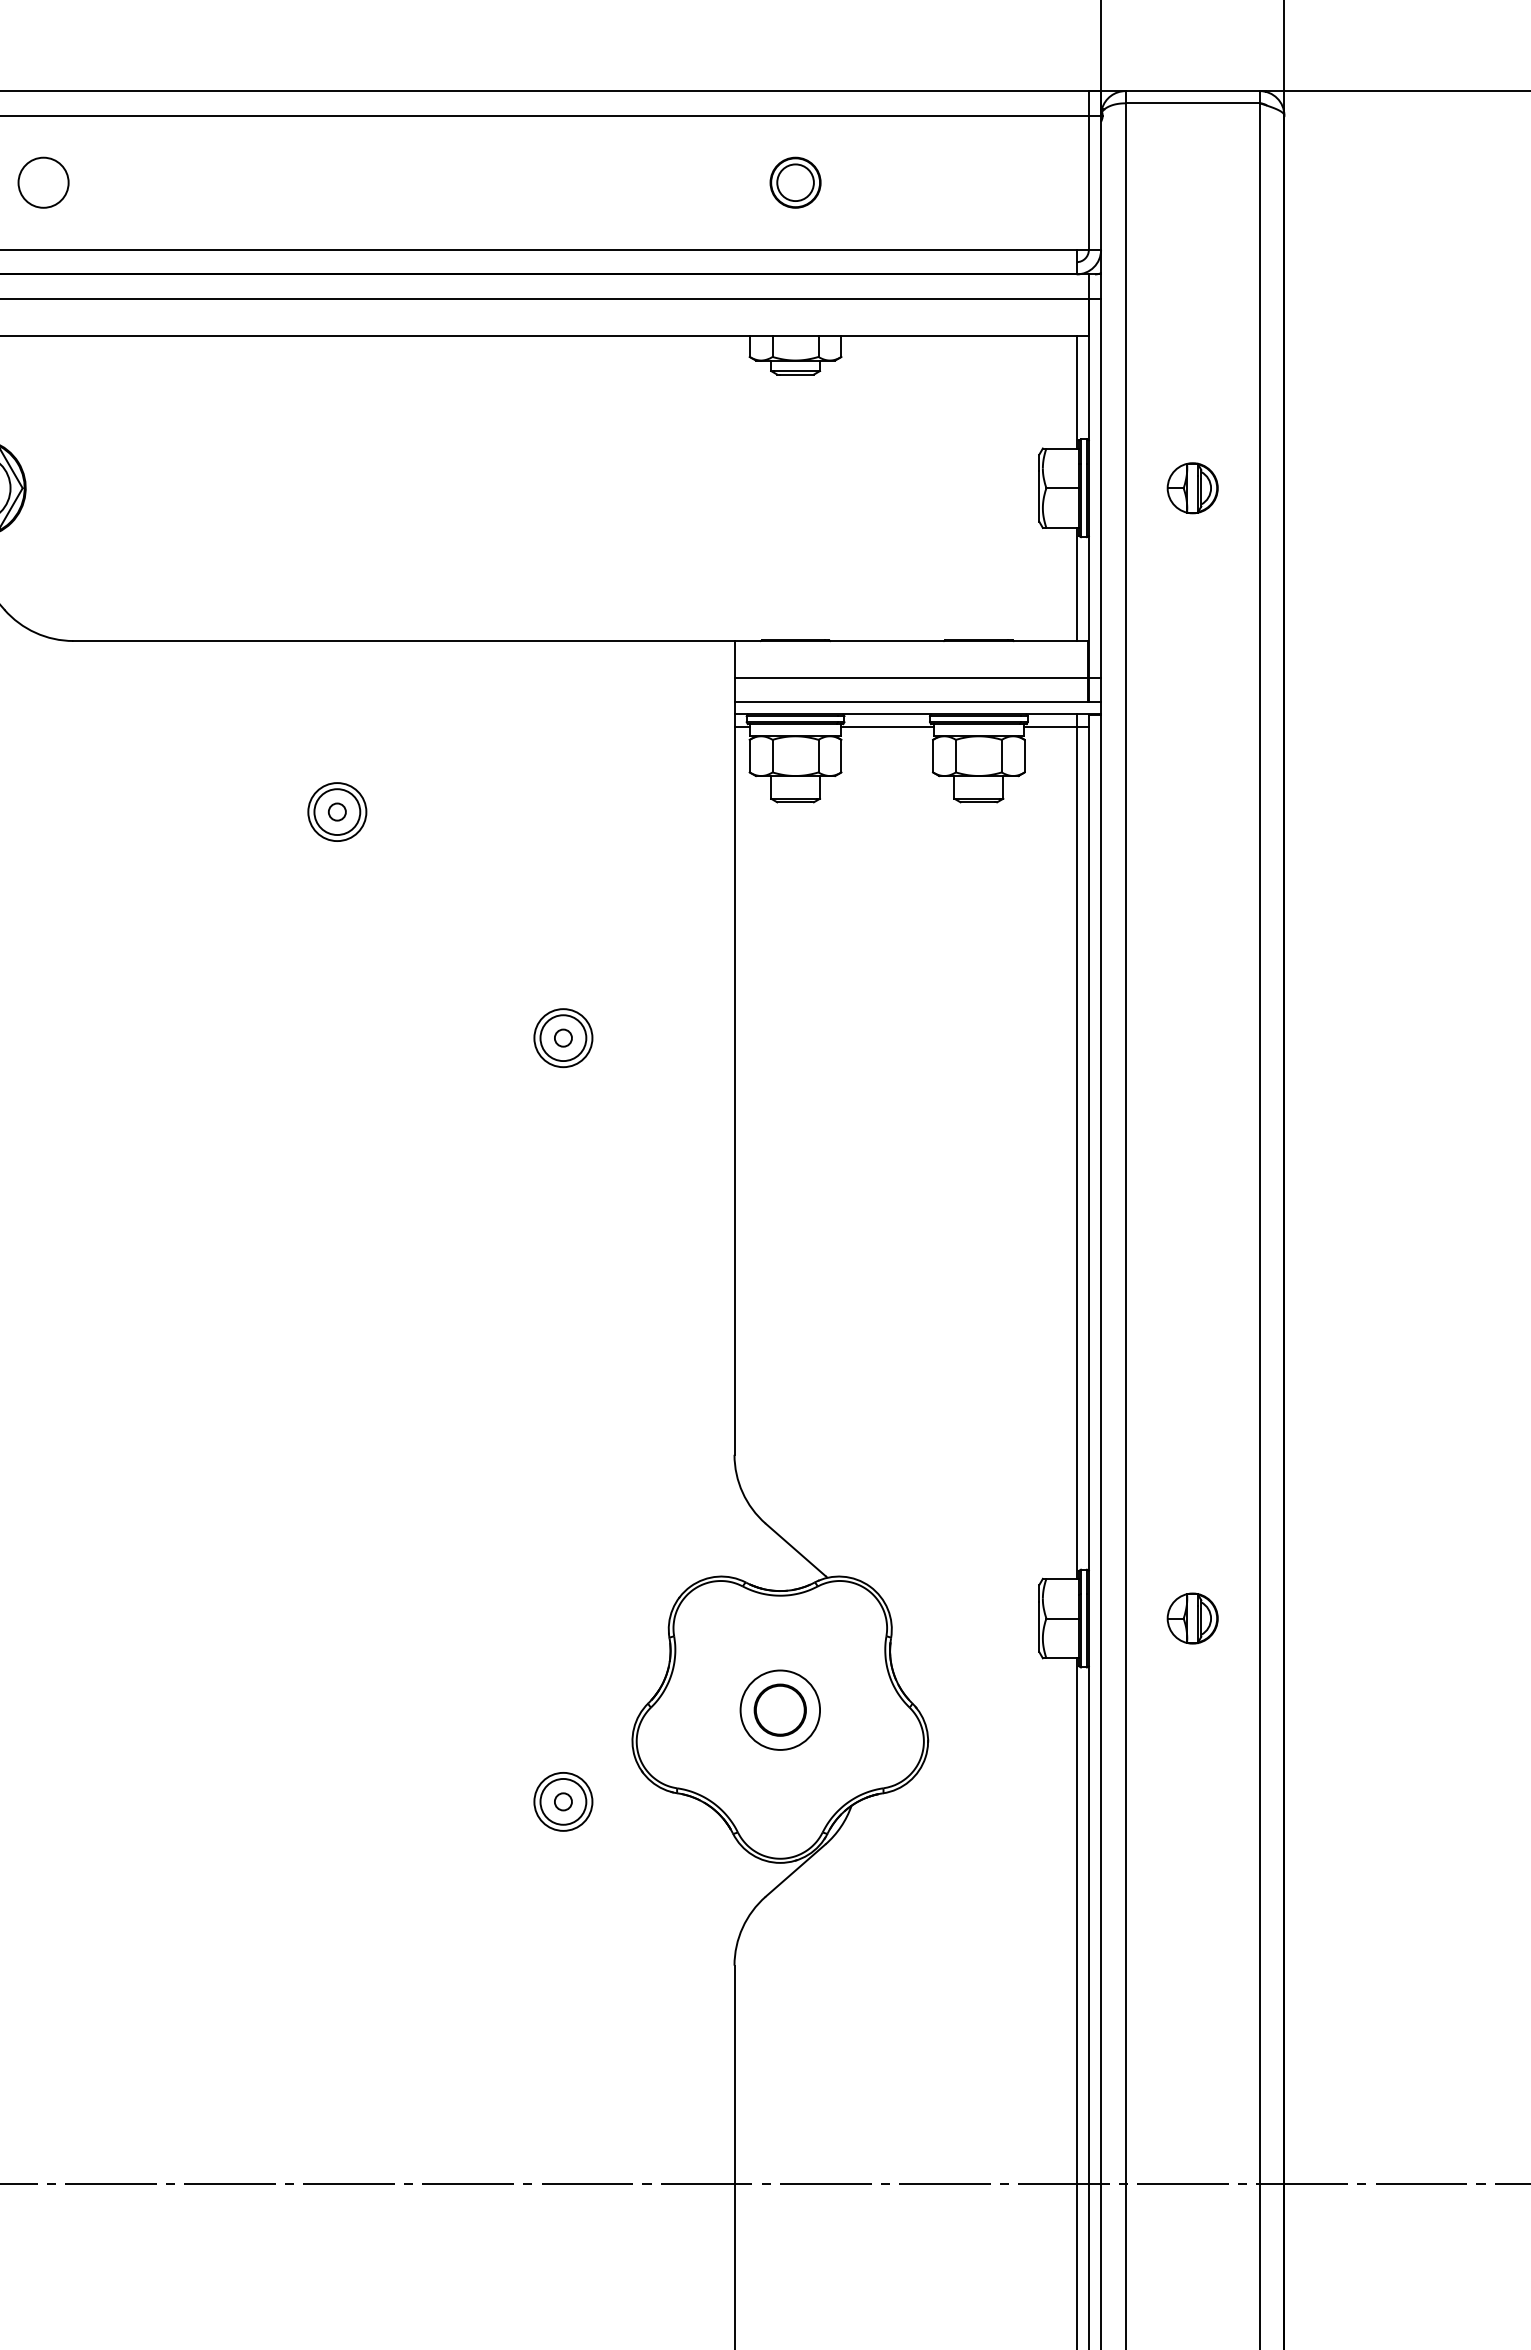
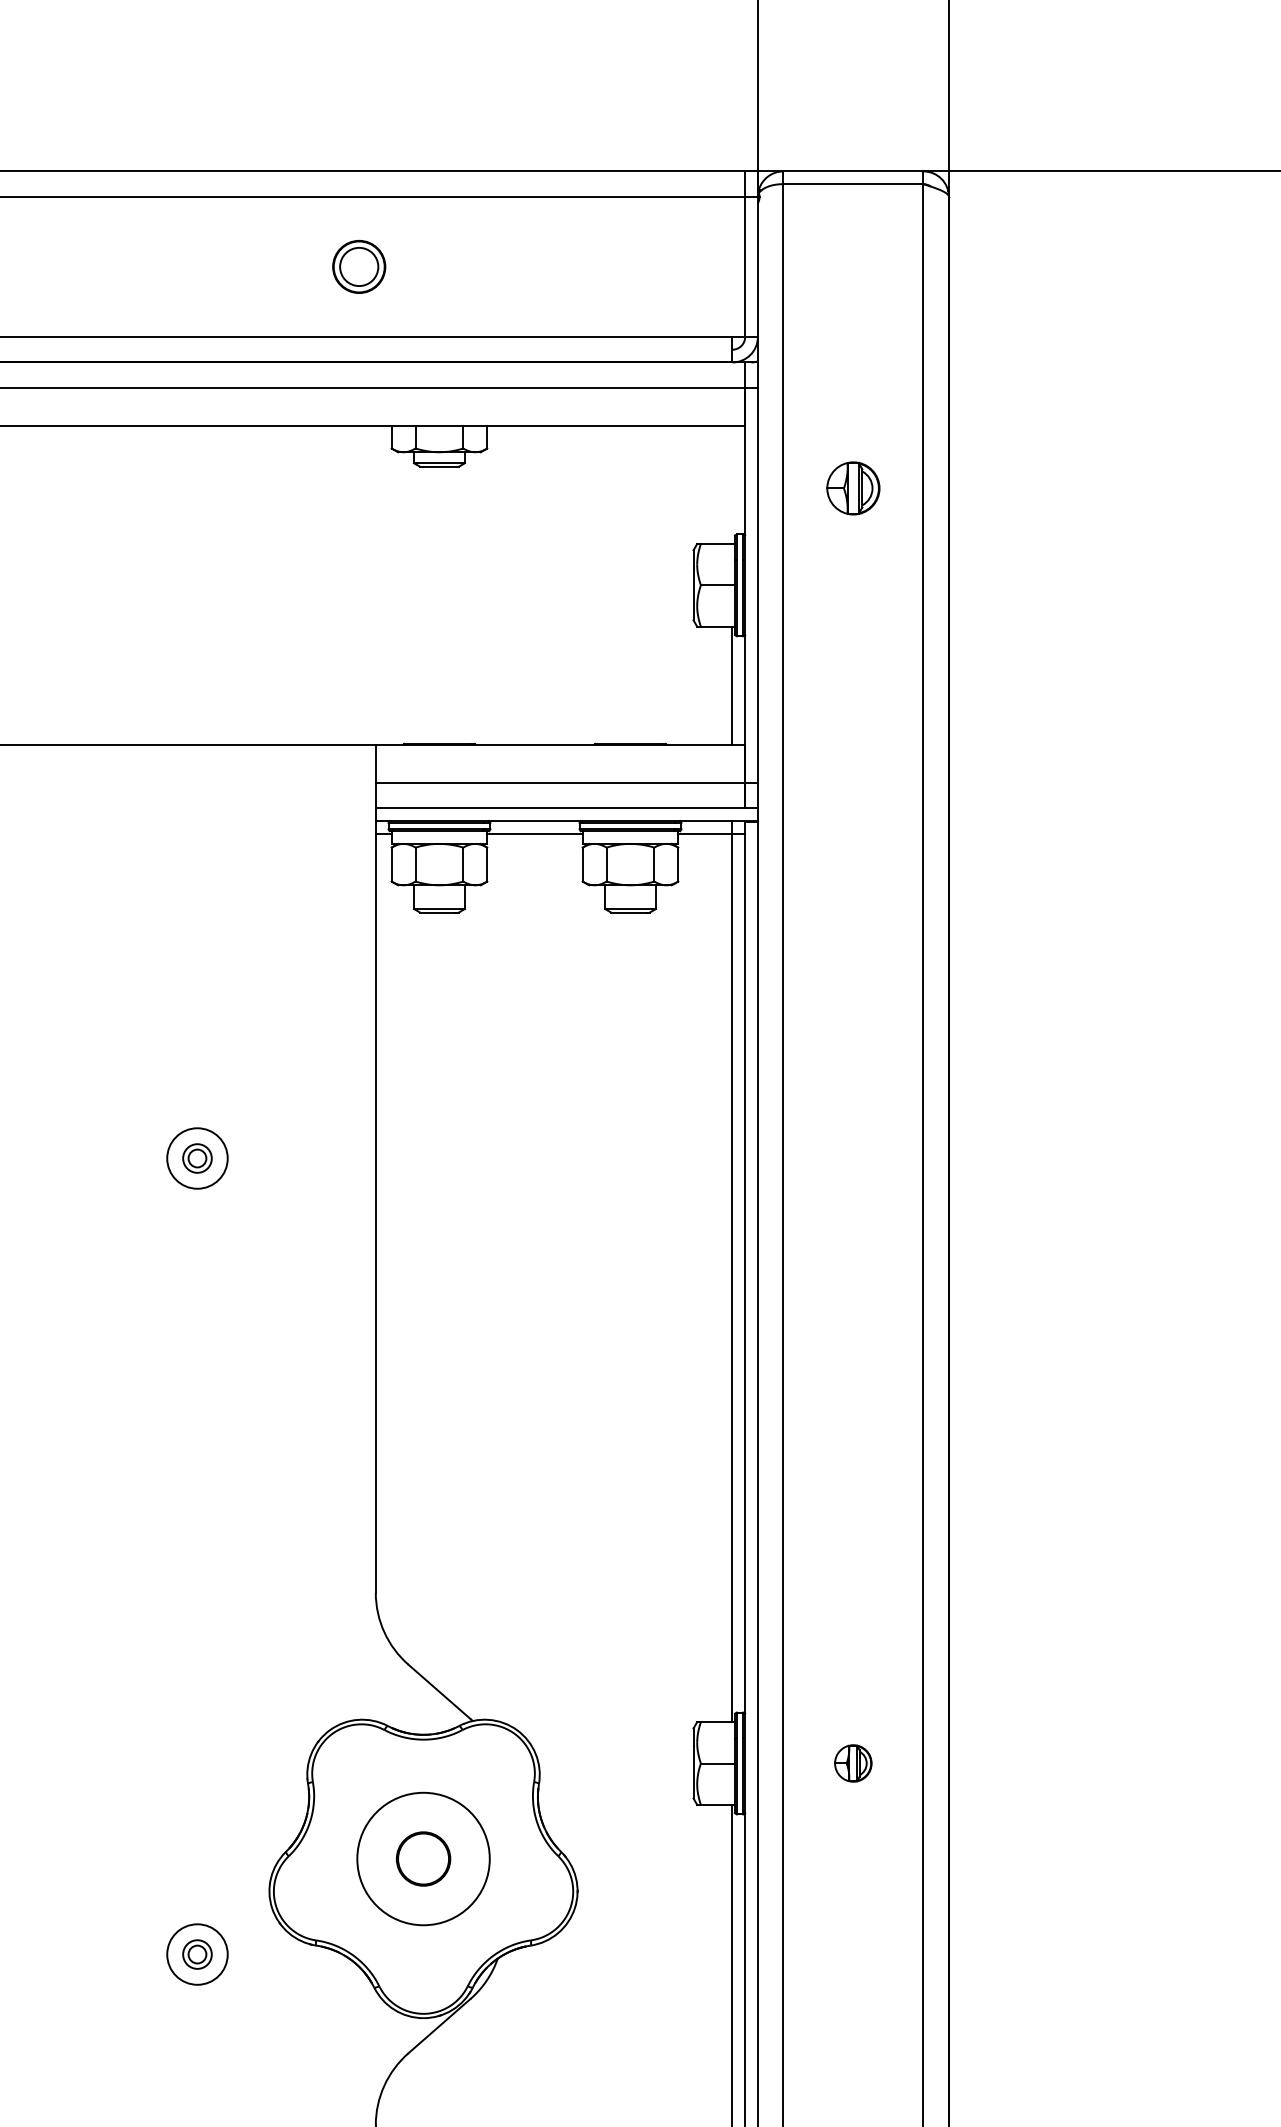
part: (795, 182) -> (359, 266), moved
line: (1076, 391) -> (732, 484), removed
part: (1192, 488) -> (853, 488), moved
circle: (563, 1038) -> (197, 1158), size x0.6
part: (1192, 1618) -> (853, 1763), size x0.7
circle: (780, 1709) -> (423, 1858), size x1.6
circle: (563, 1801) -> (197, 1954), size x0.6

